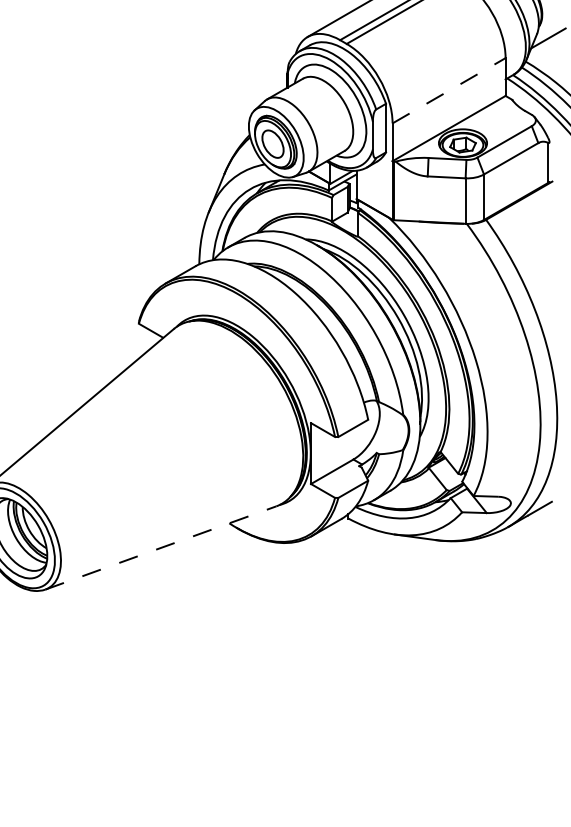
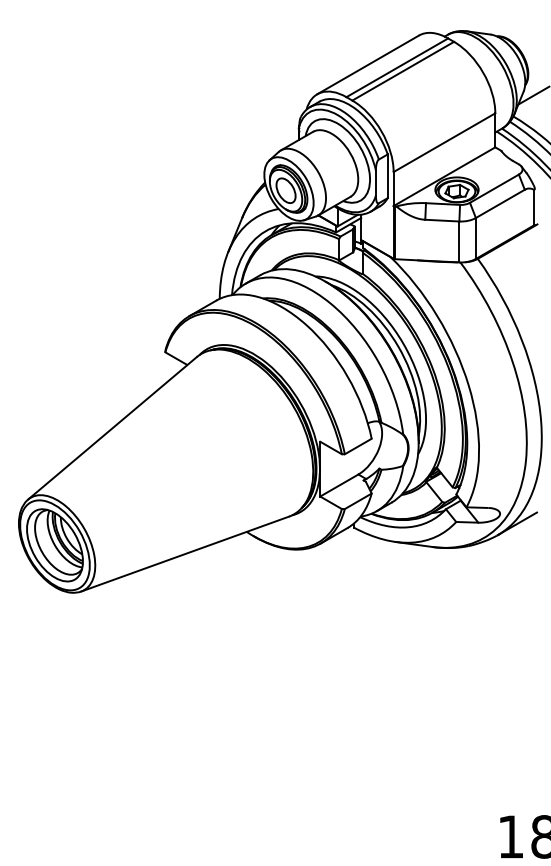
line: (449, 90) -> (444, 142), dashed -> solid
line: (161, 547) -> (185, 553), dashed -> solid

